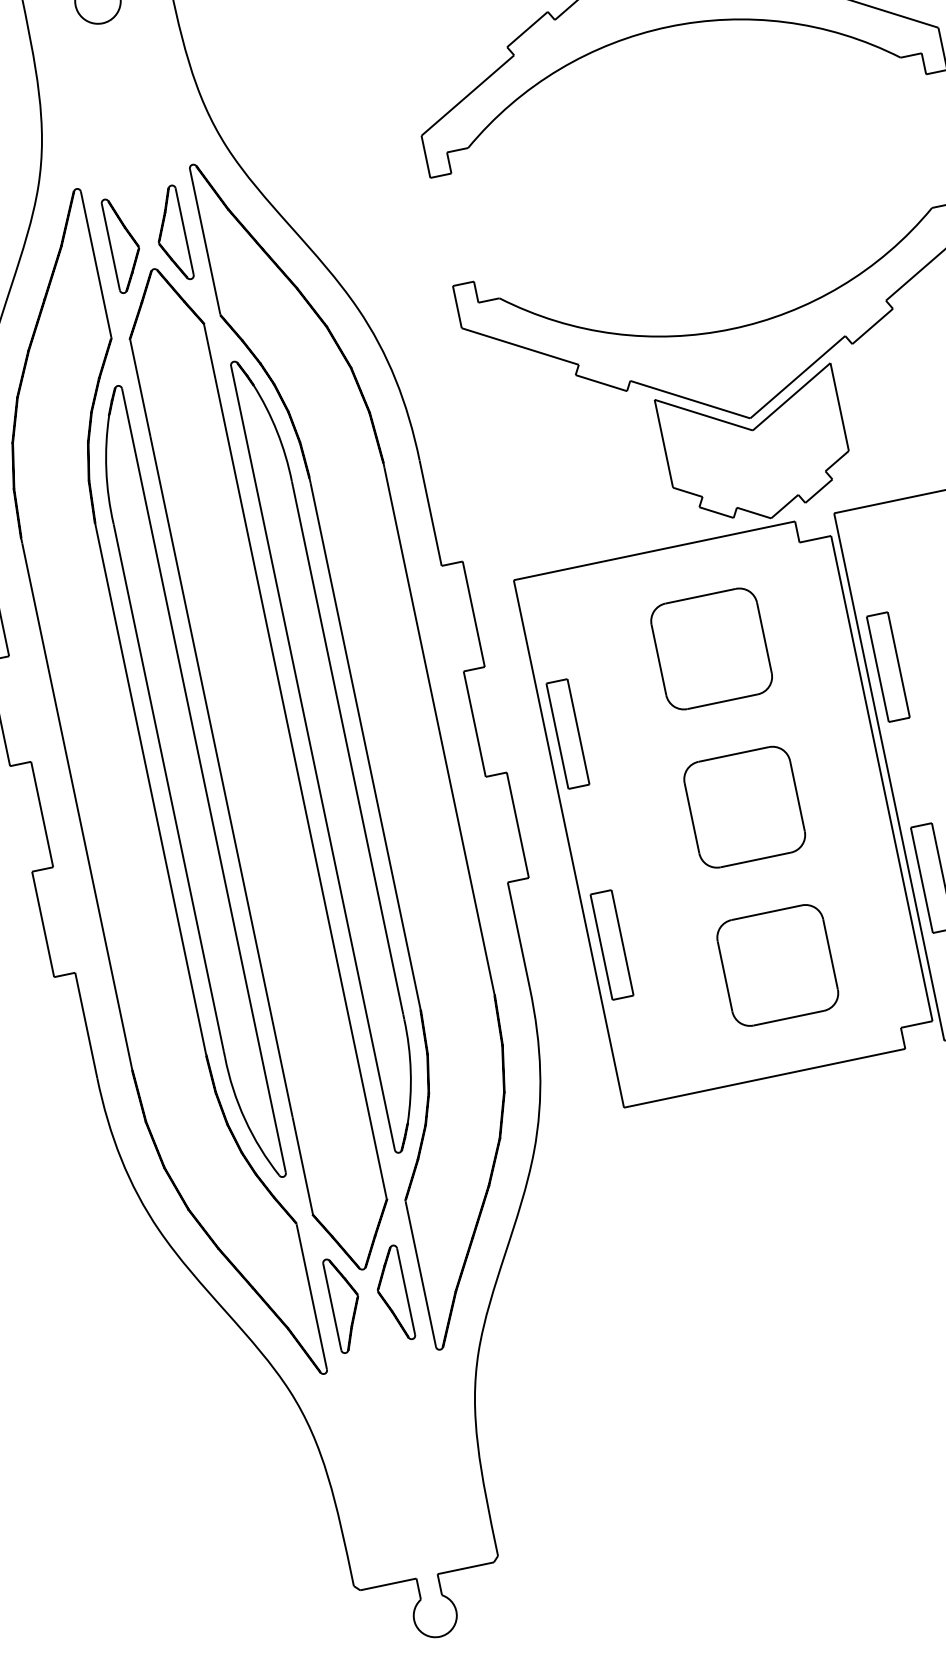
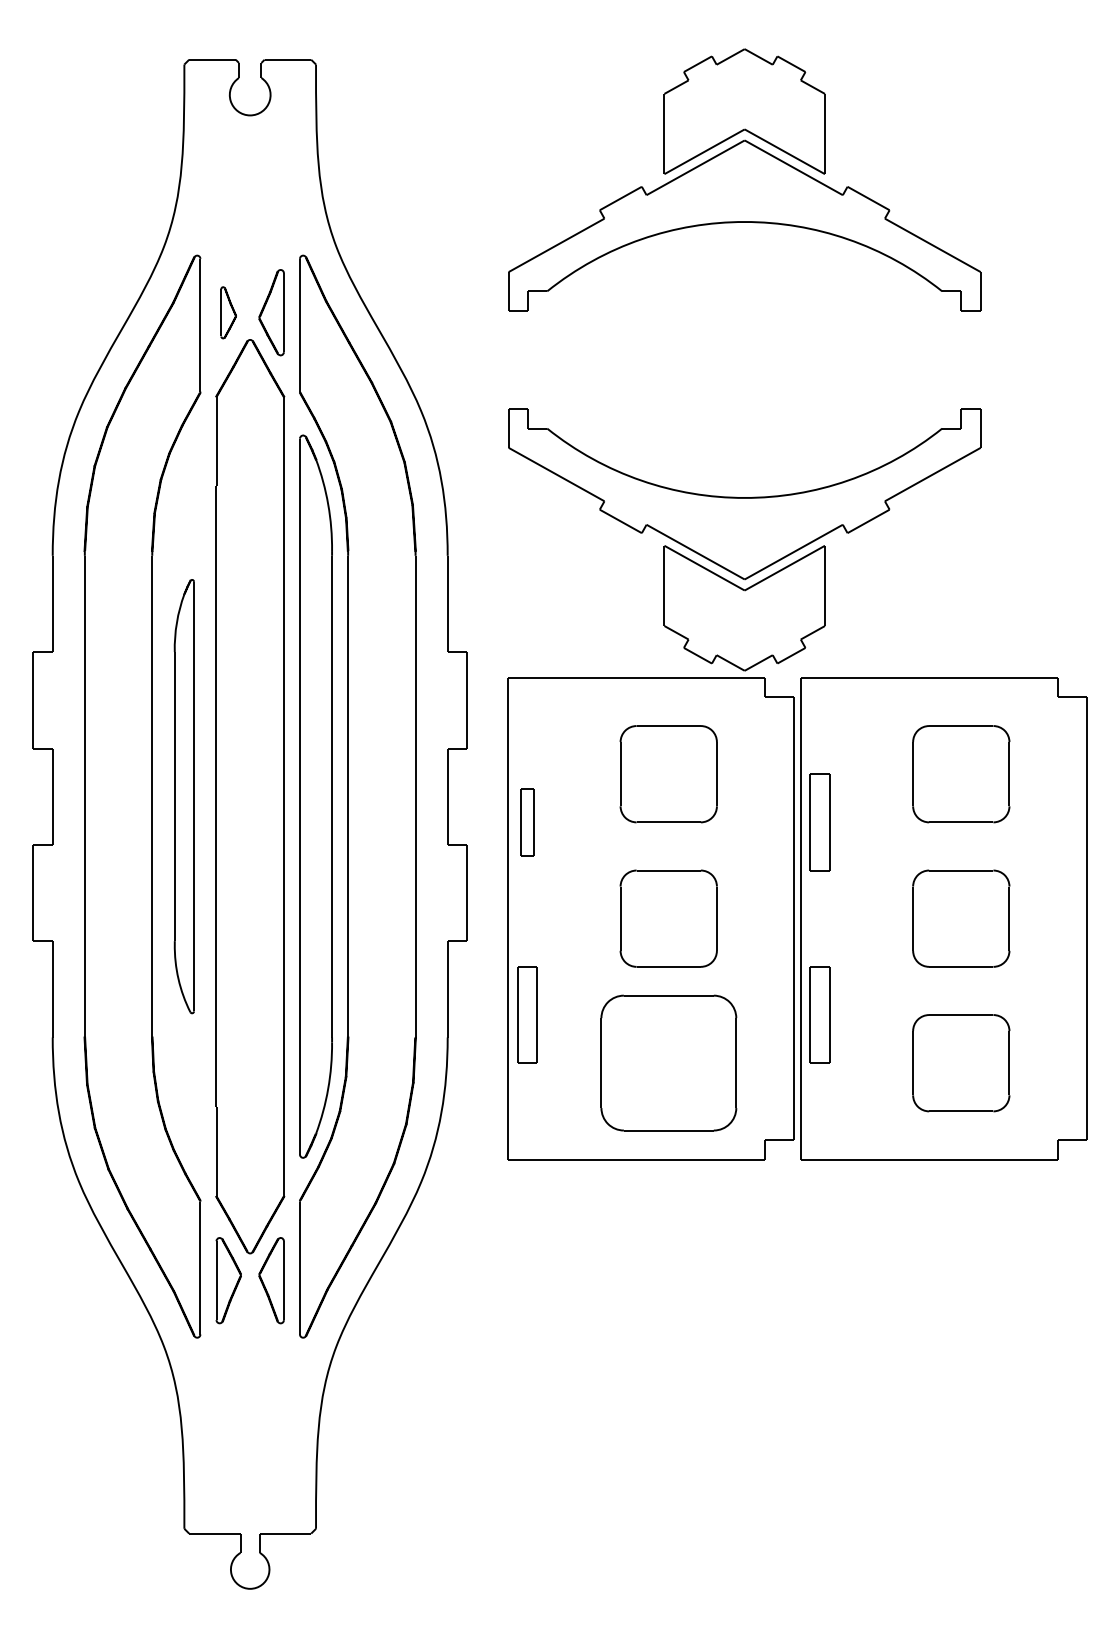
part: (123, 244) -> (228, 312), size x0.6
part: (568, 734) -> (527, 822), size x0.7
part: (186, 784) -> (184, 796), size x0.6
part: (777, 965) -> (668, 1063), size x1.4

